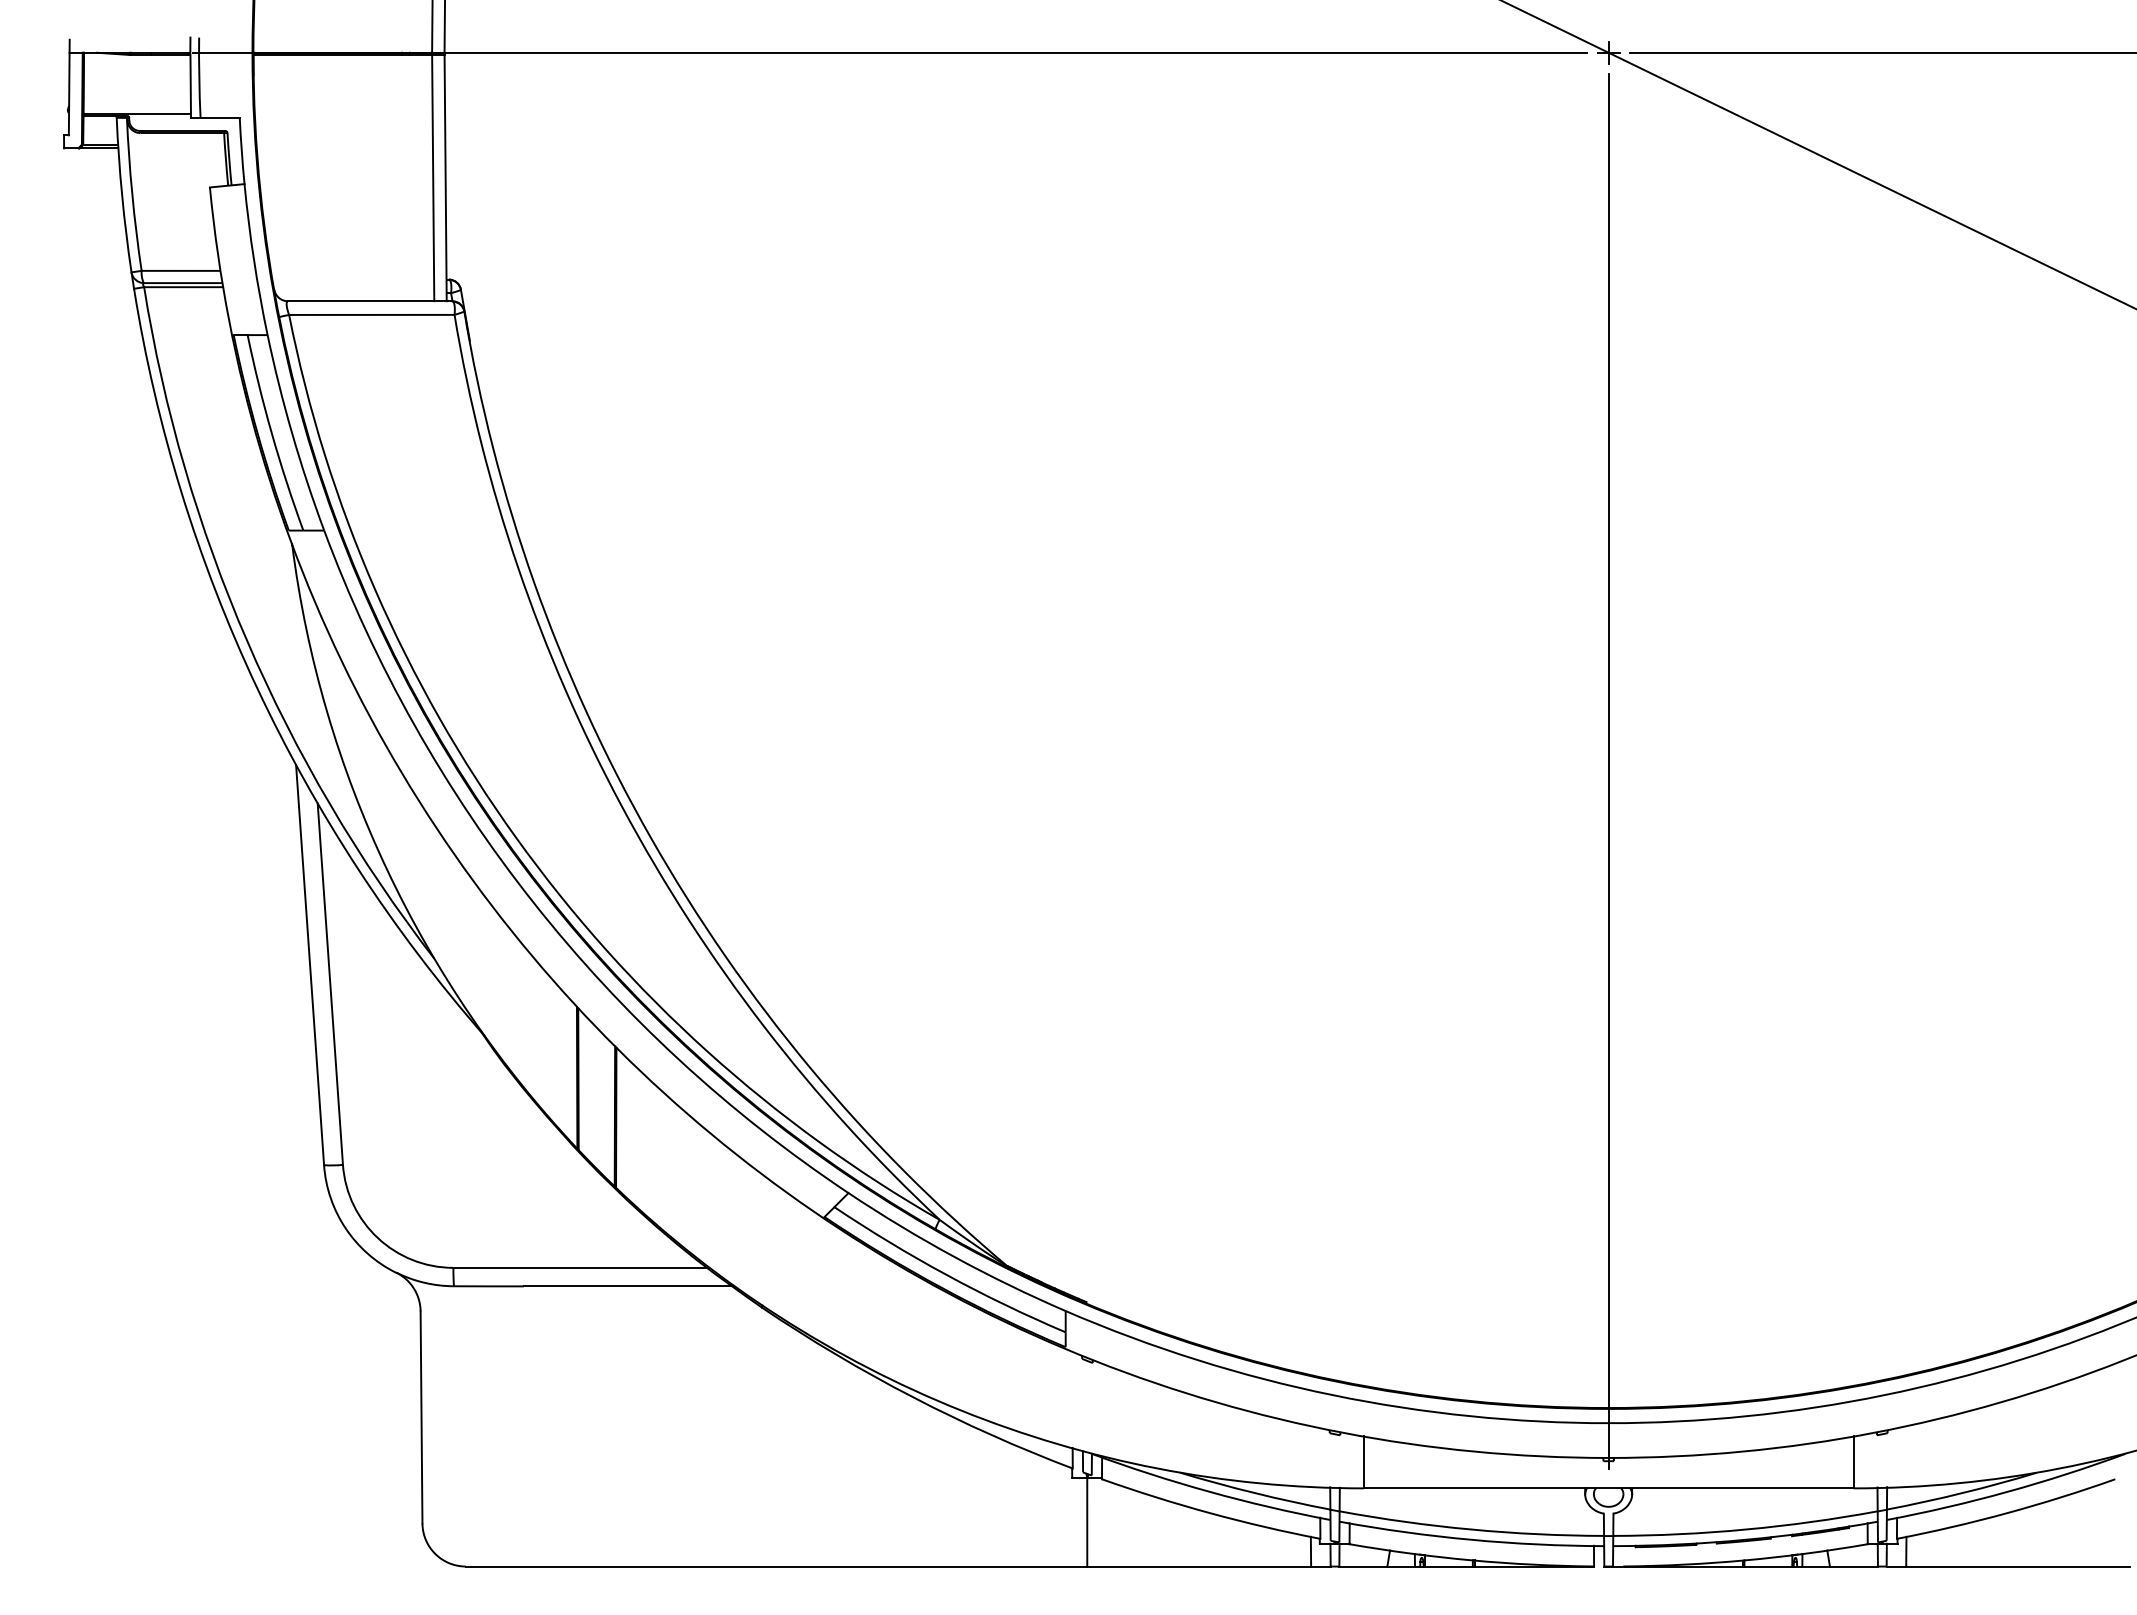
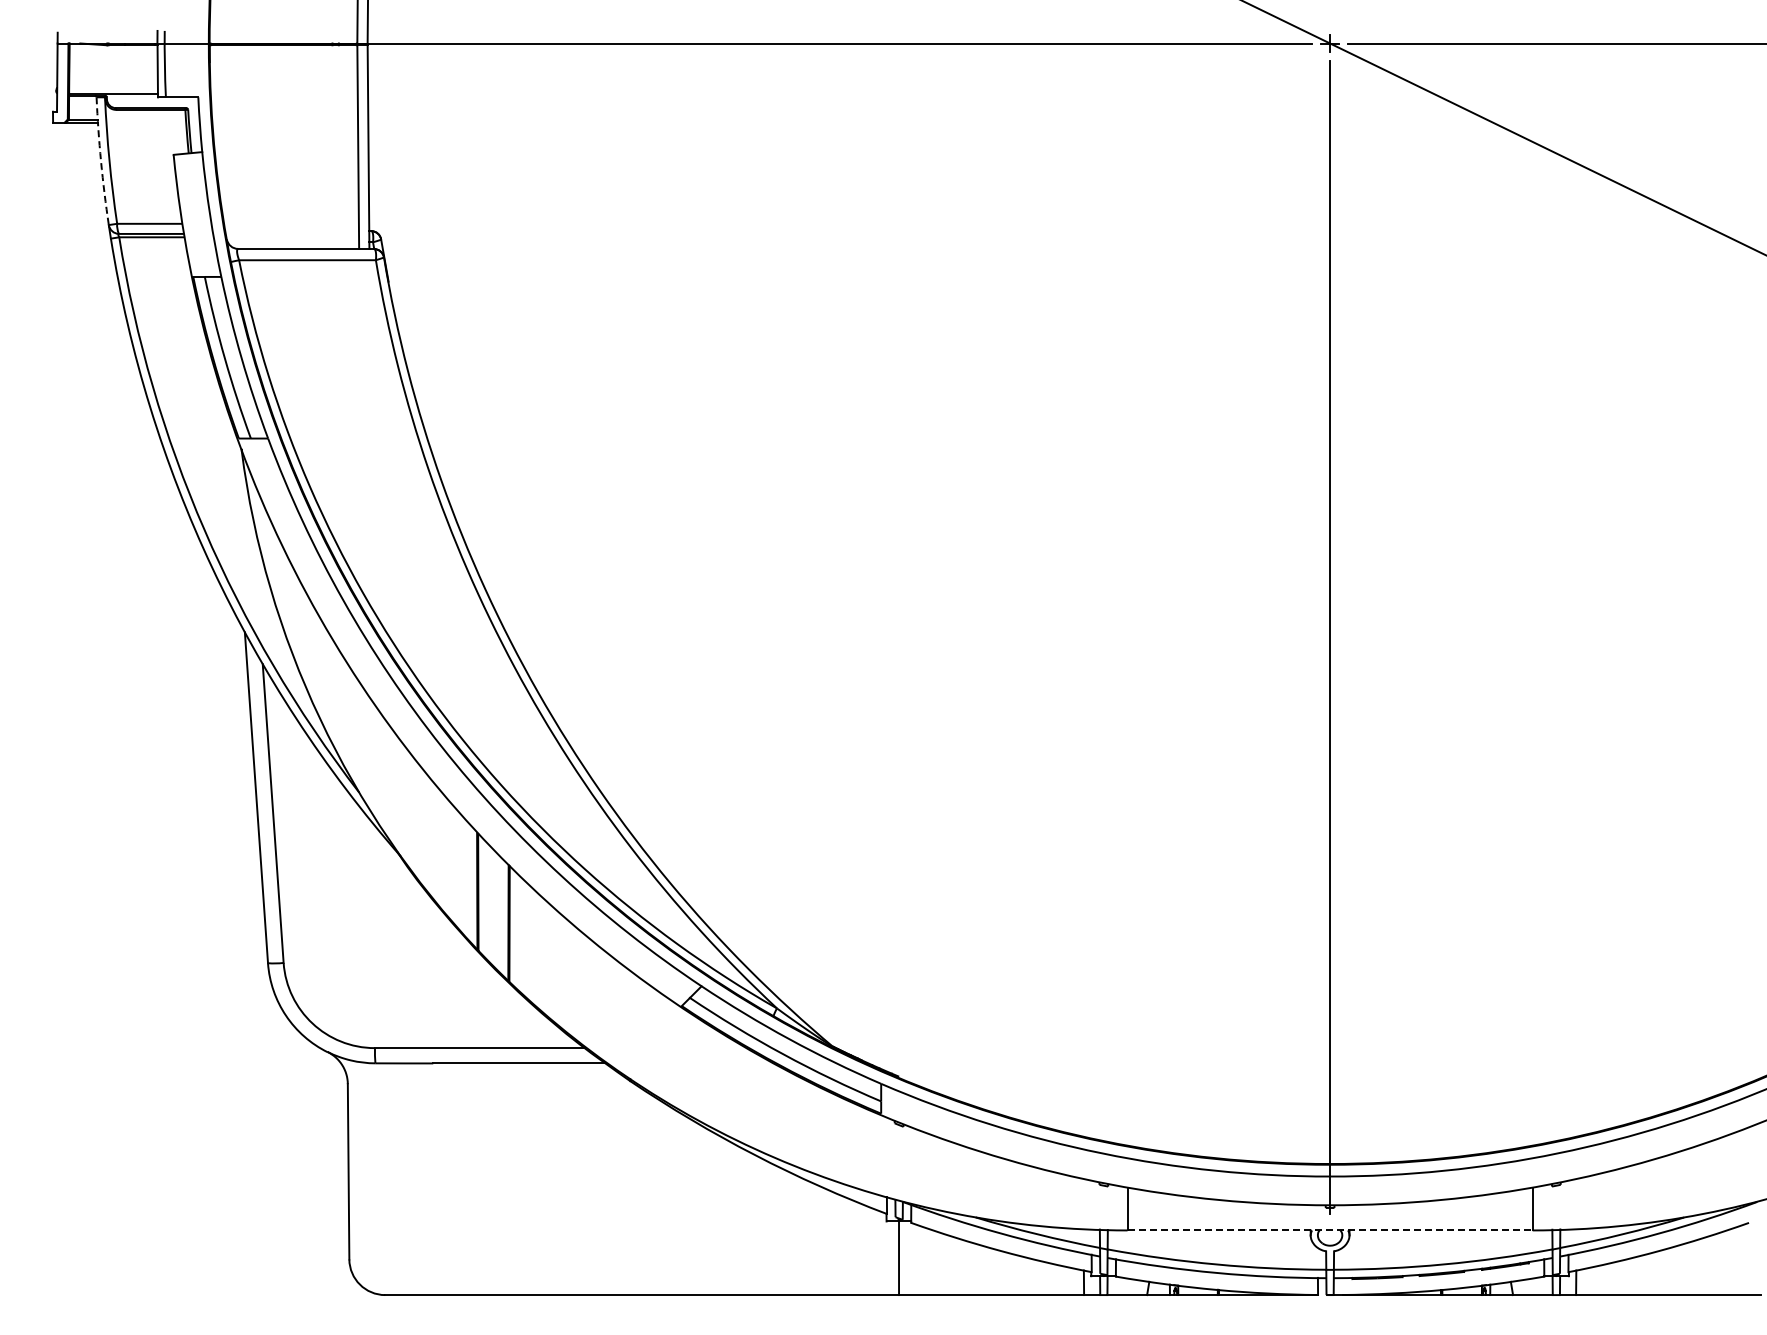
arc: (122, 195) -> (101, 161), solid -> dashed
line: (1609, 1488) -> (1330, 1230), solid -> dashed

